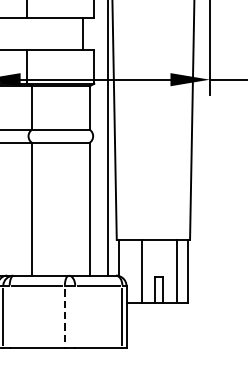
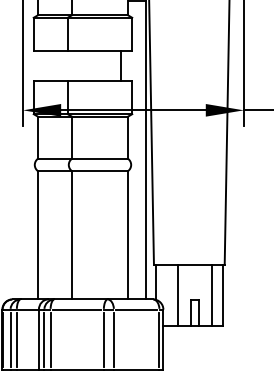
line: (9, 317) -> (50, 339), added
line: (74, 317) -> (113, 339), added
line: (64, 318) -> (103, 340), dashed -> solid

